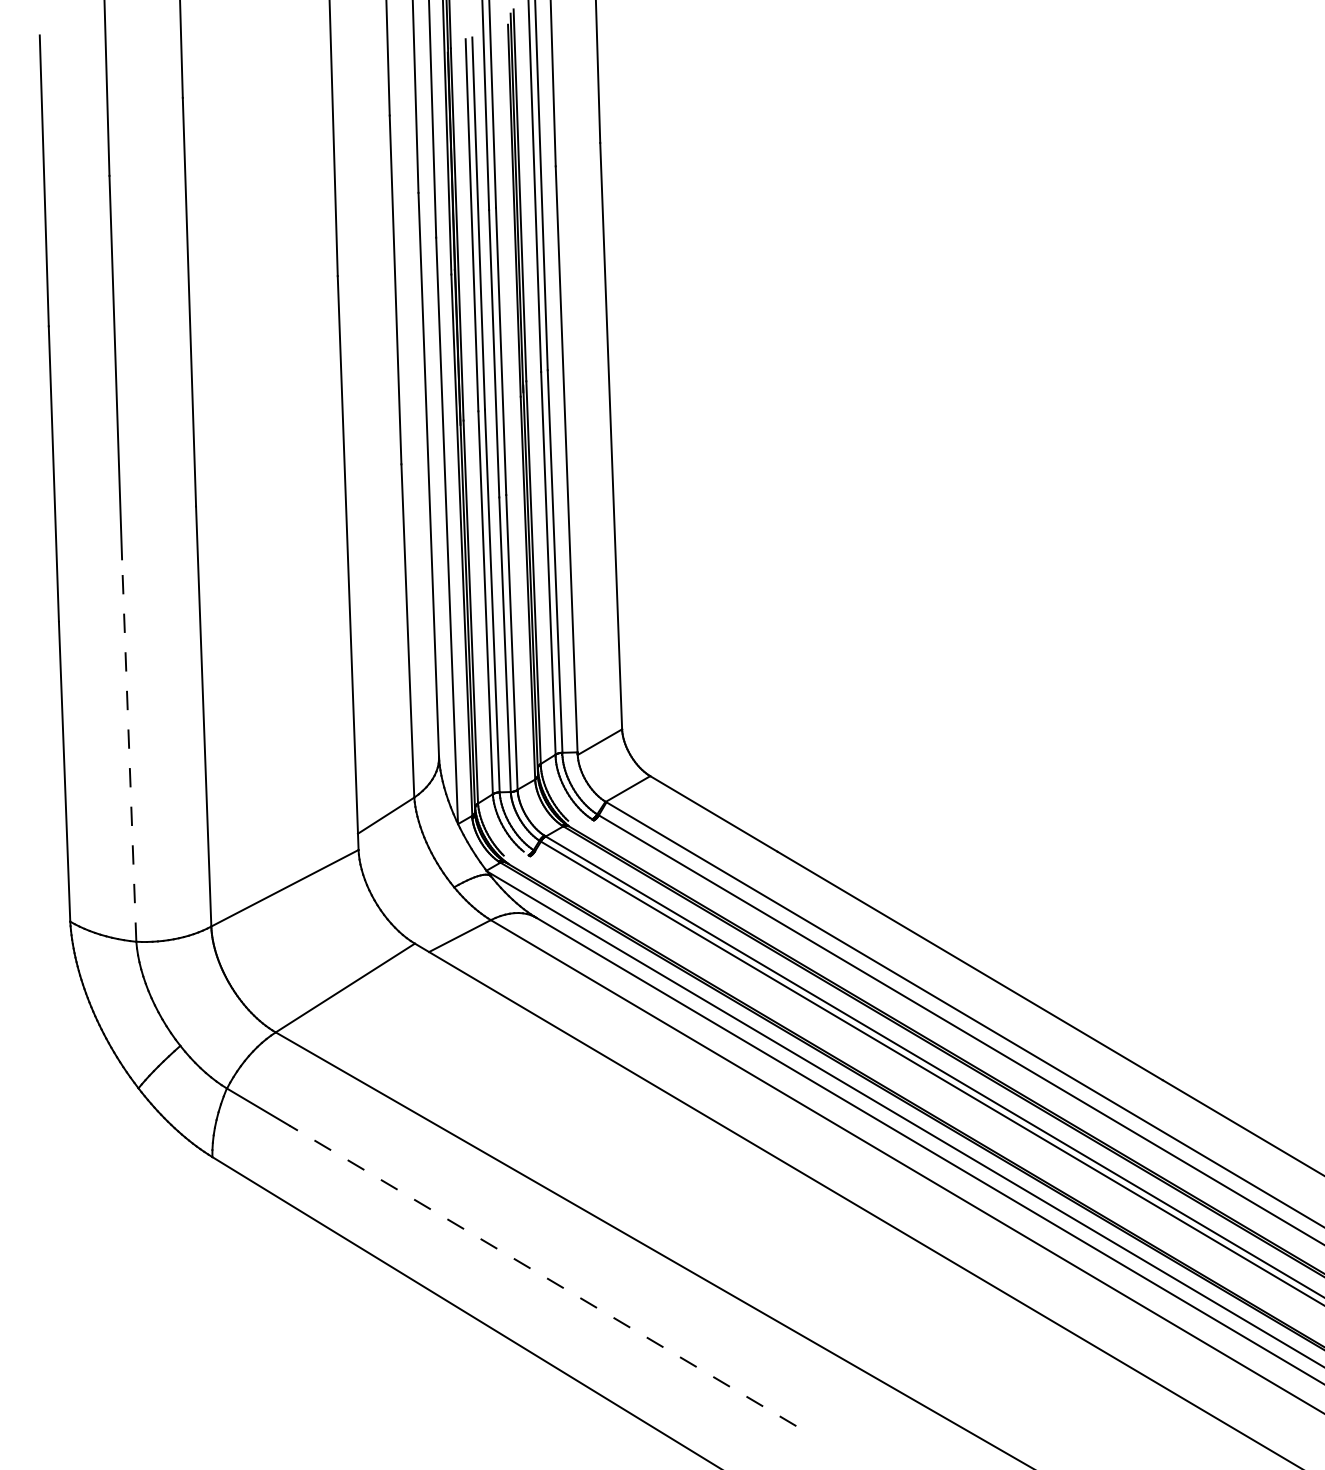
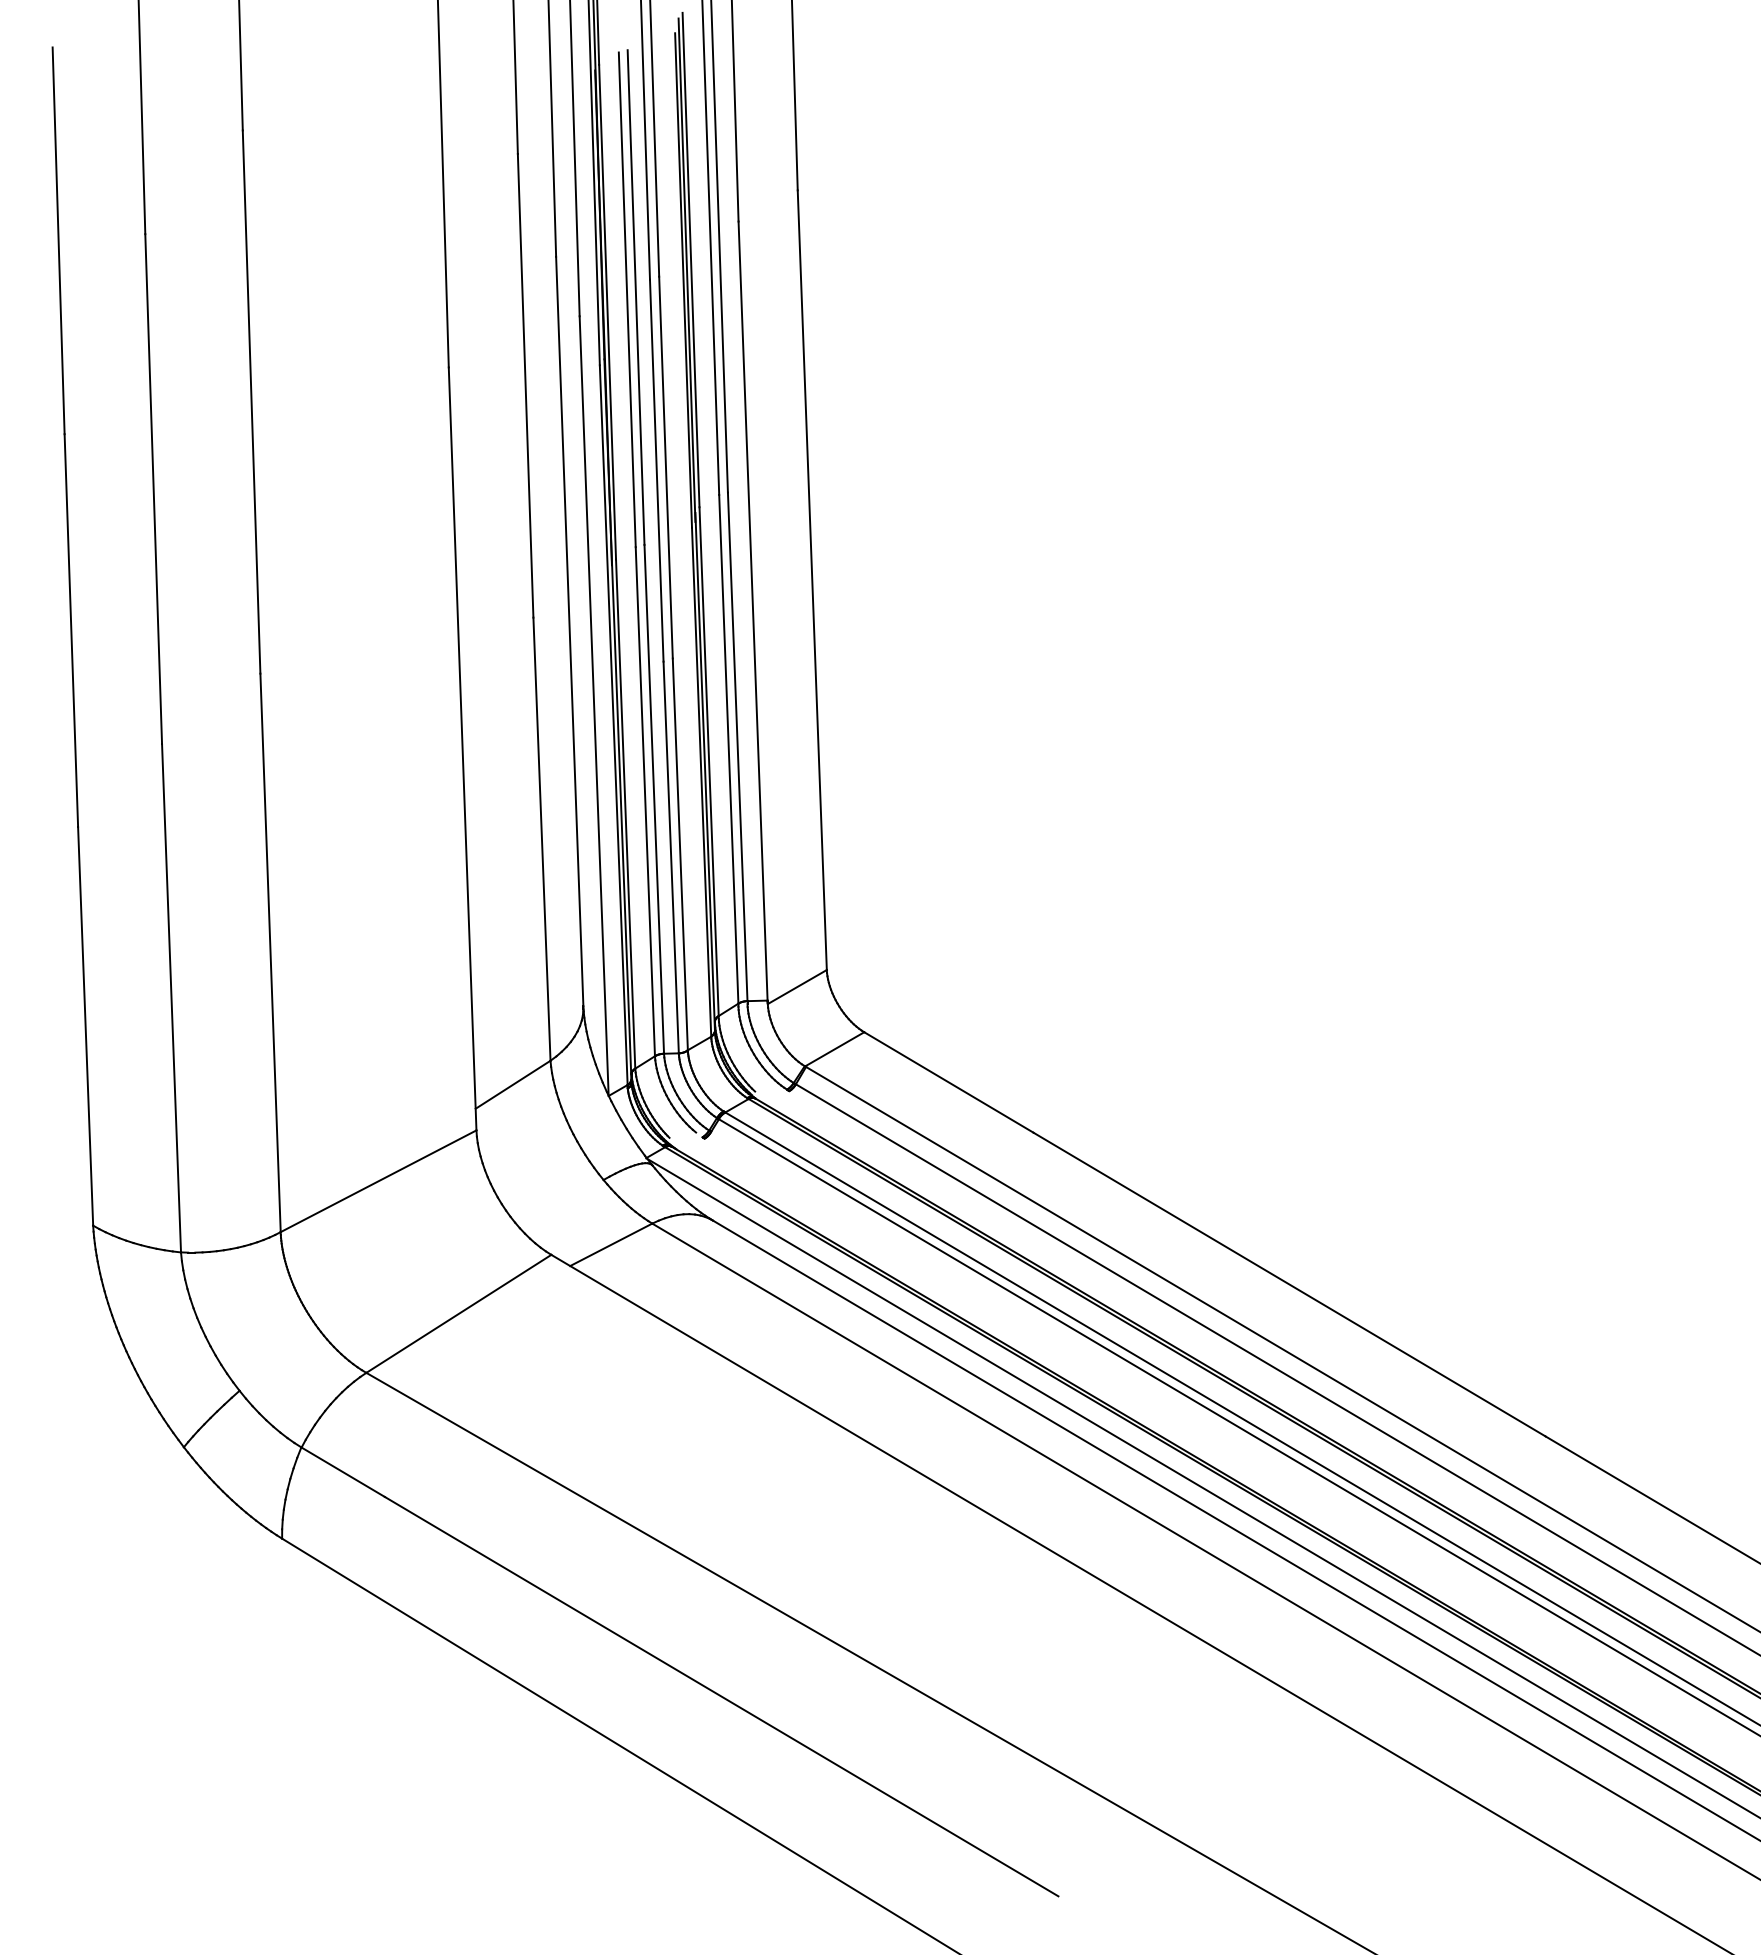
line: (129, 750) -> (171, 997), dashed -> solid
line: (542, 1275) -> (721, 1696), dashed -> solid

